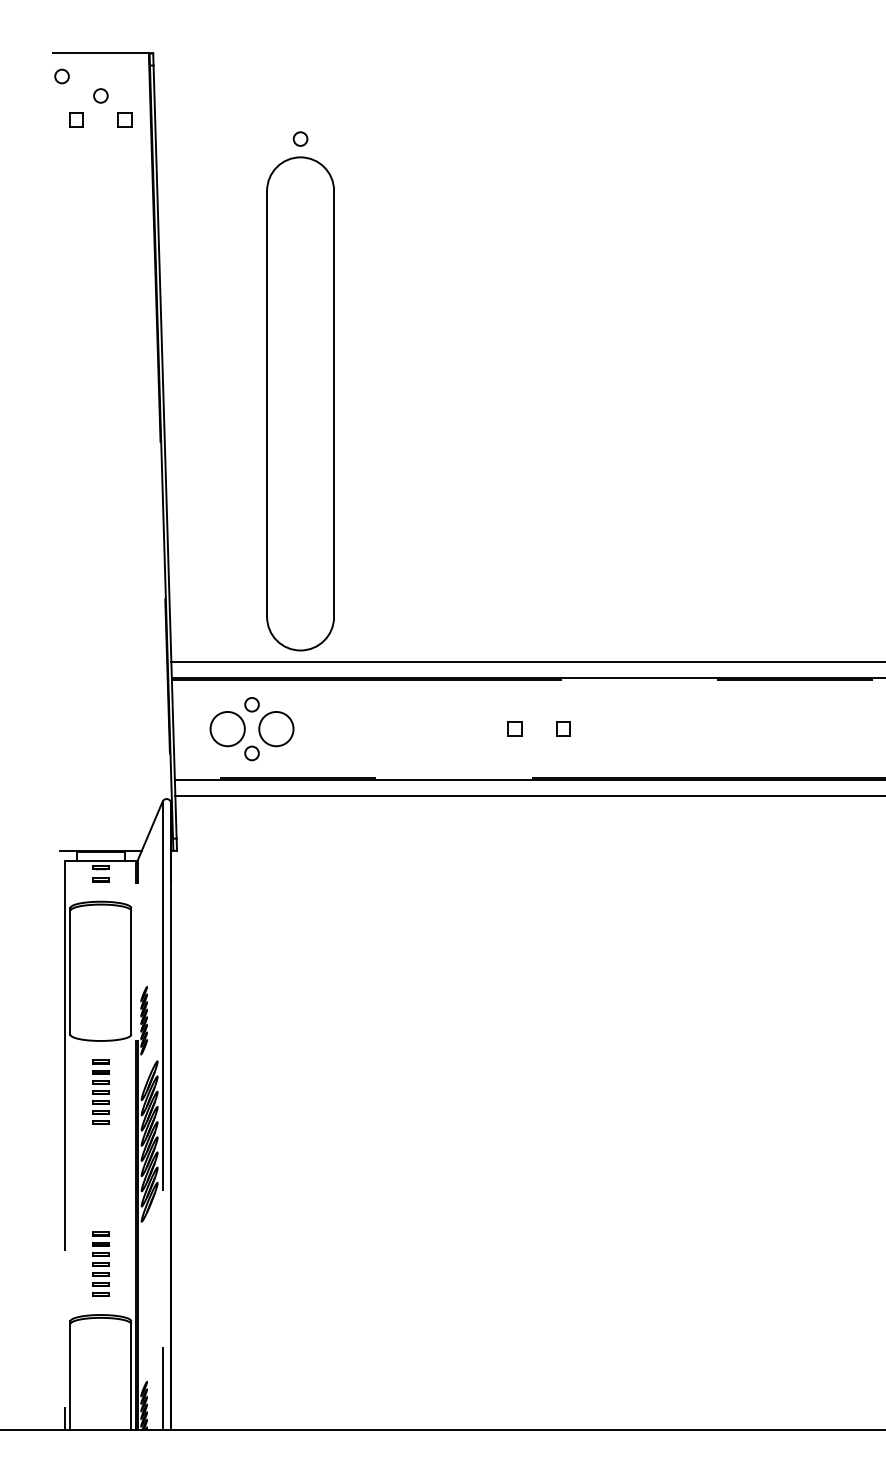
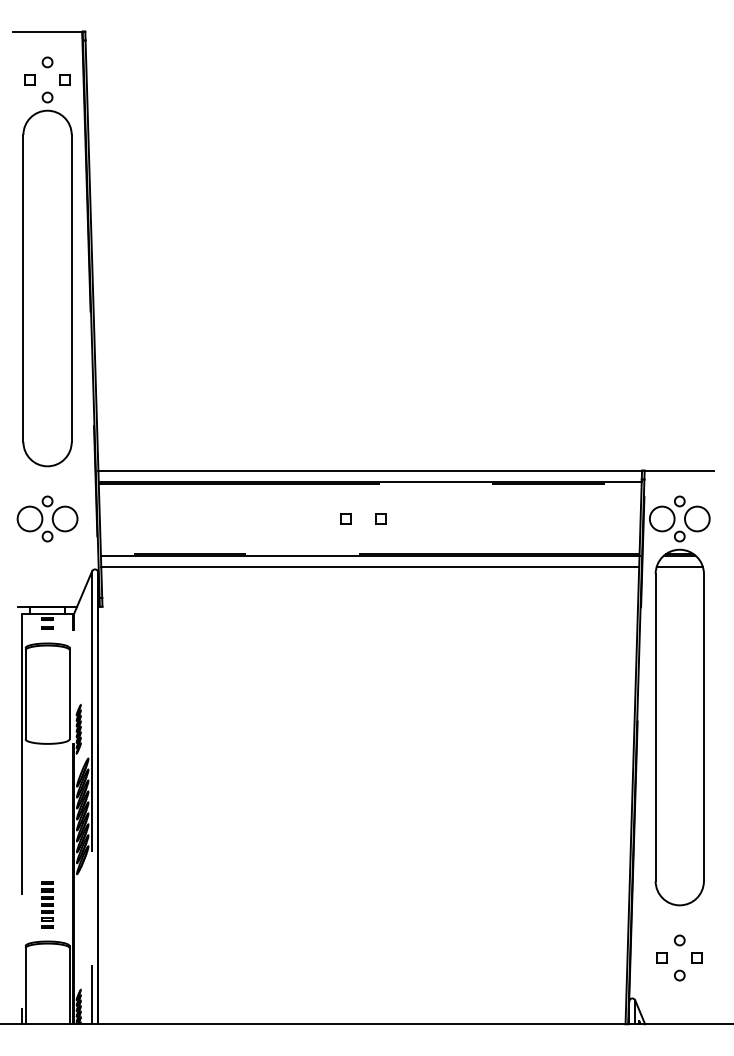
circle: (61, 76) -> (19, 48), removed
part: (300, 391) -> (47, 279), moved
part: (251, 728) -> (47, 518), moved
part: (100, 1091) -> (47, 780), removed

